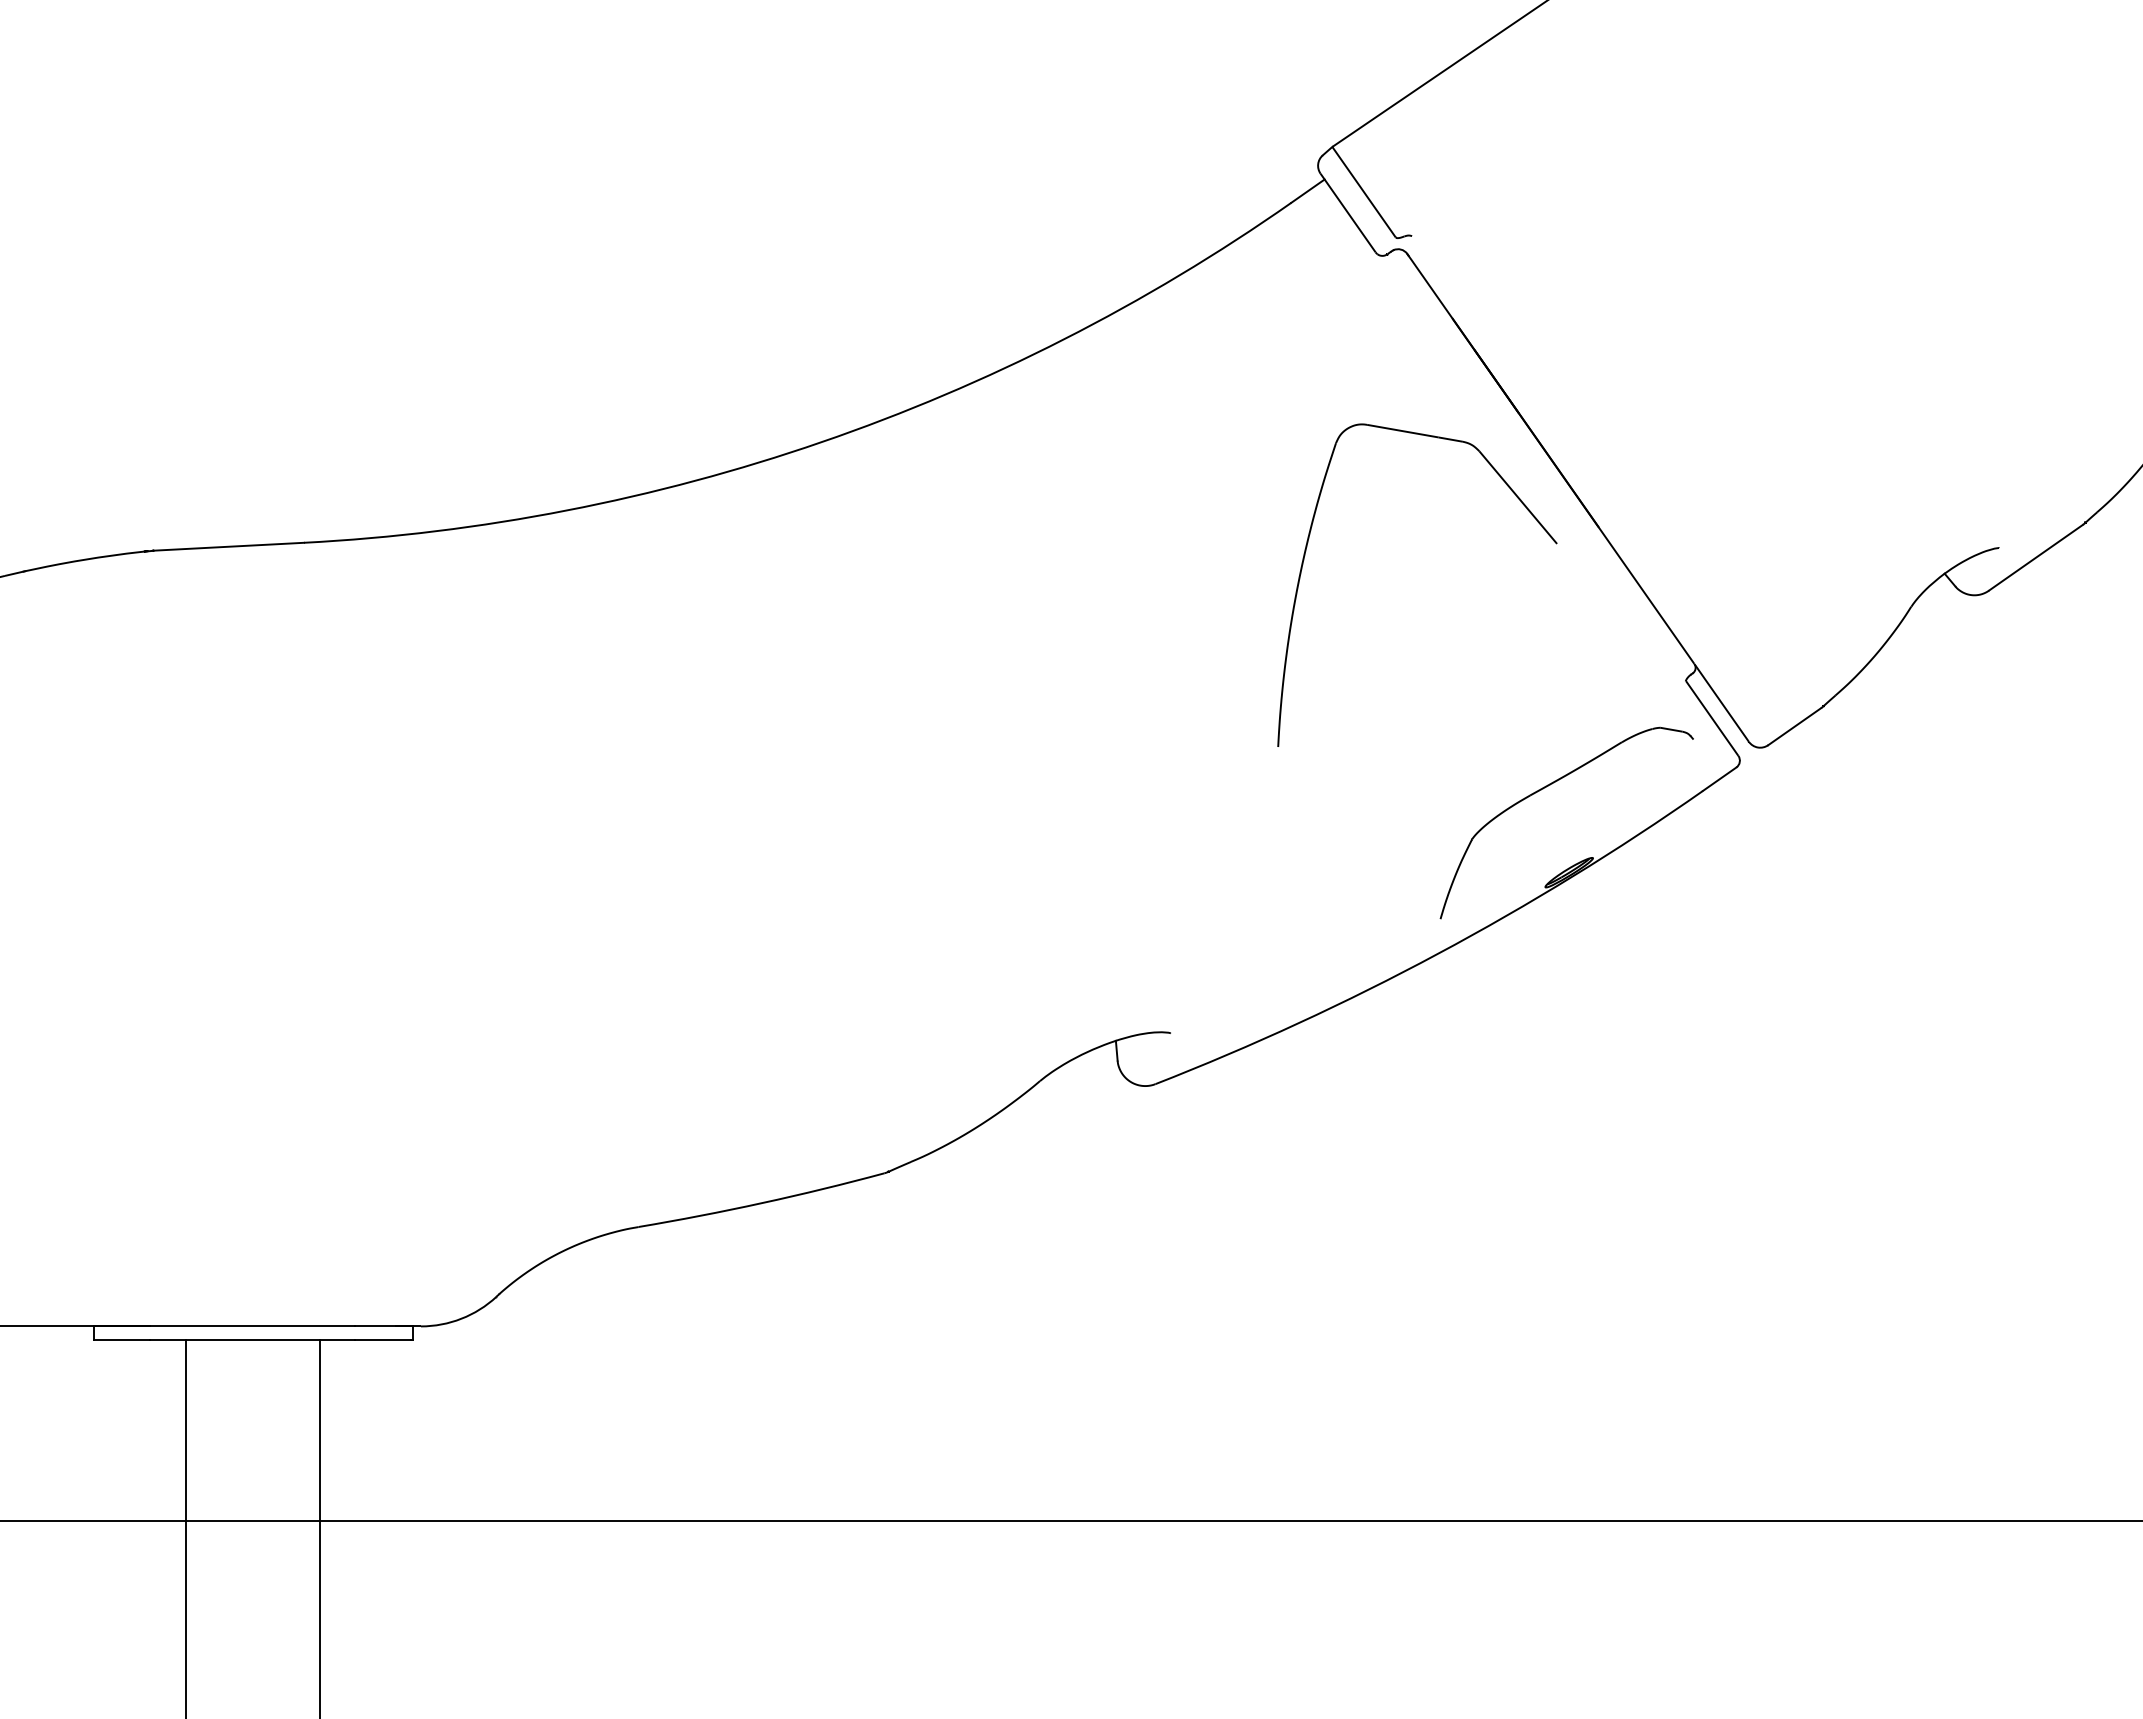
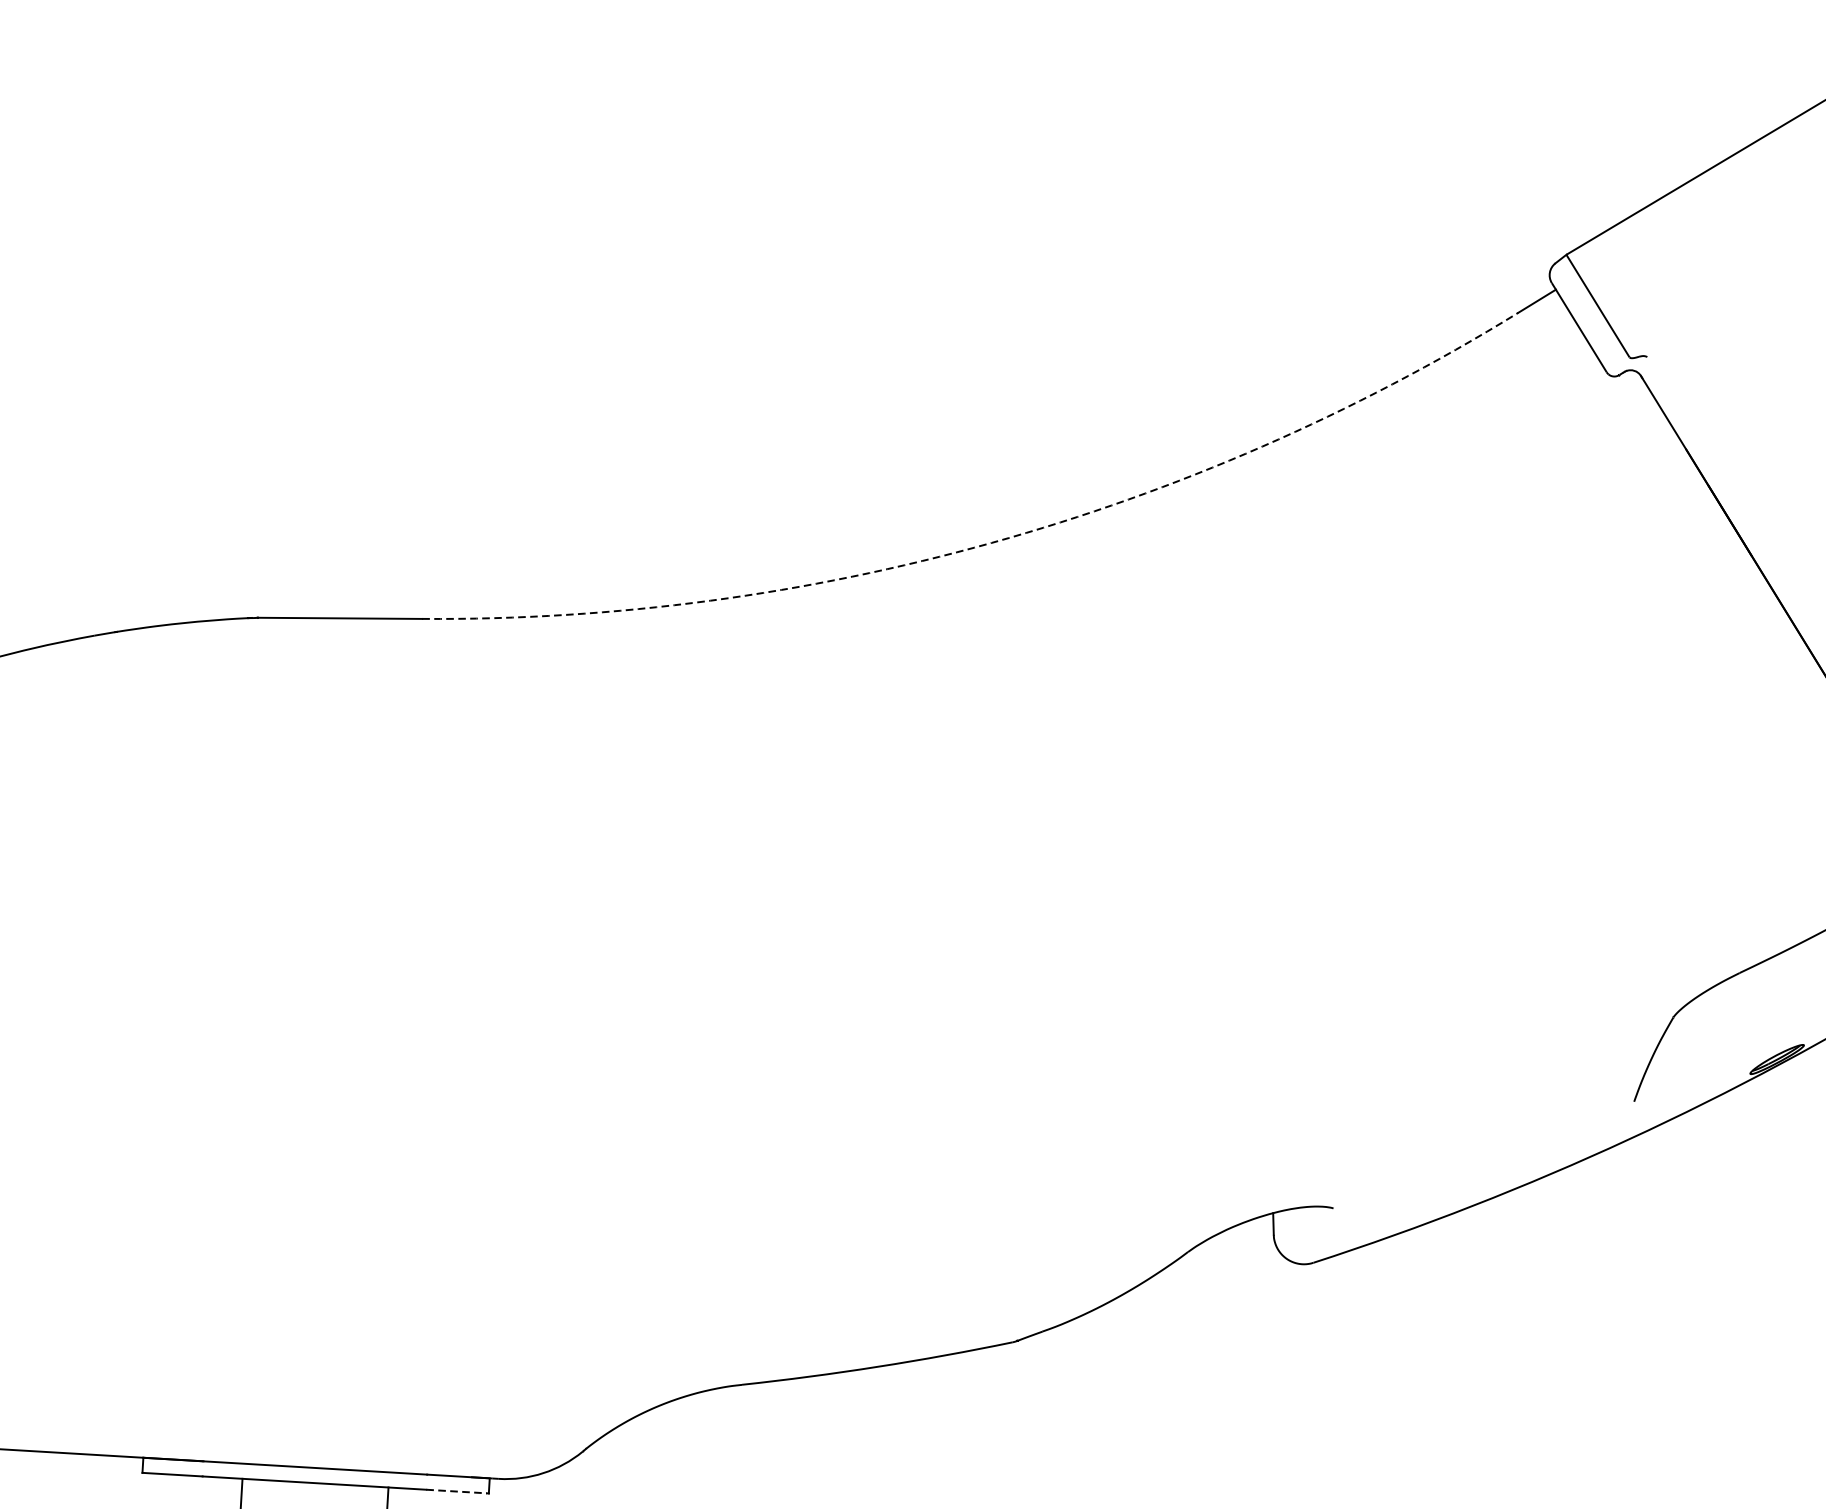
arc: (821, 442) -> (991, 543), solid -> dashed
part: (1304, 560) -> (1509, 702), removed
line: (383, 1340) -> (457, 1491), solid -> dashed

